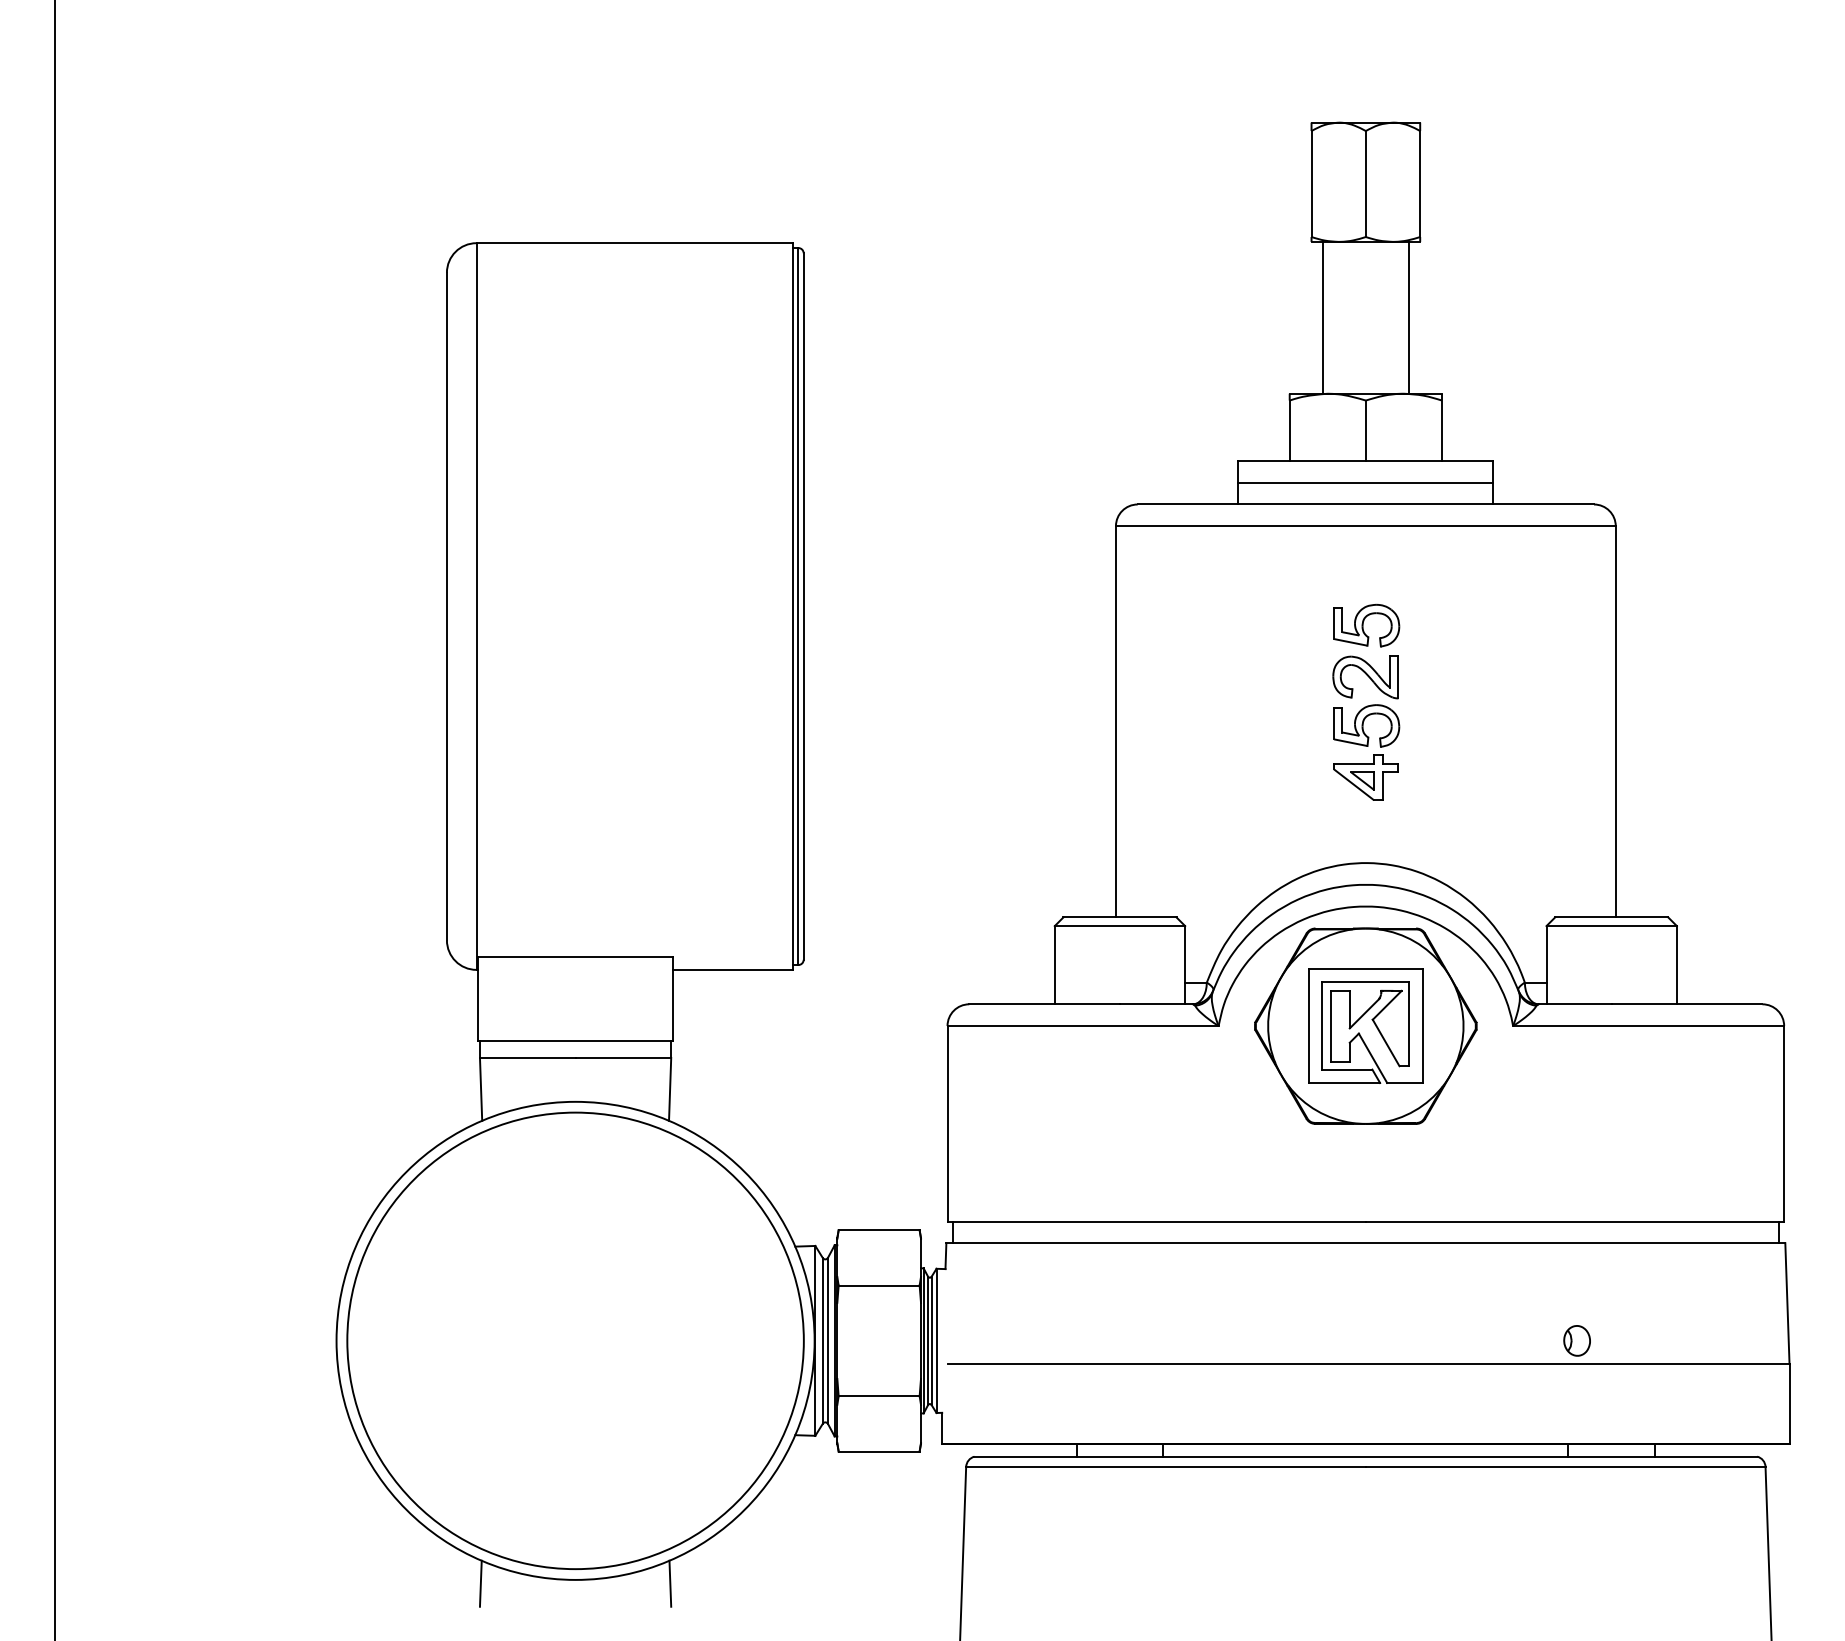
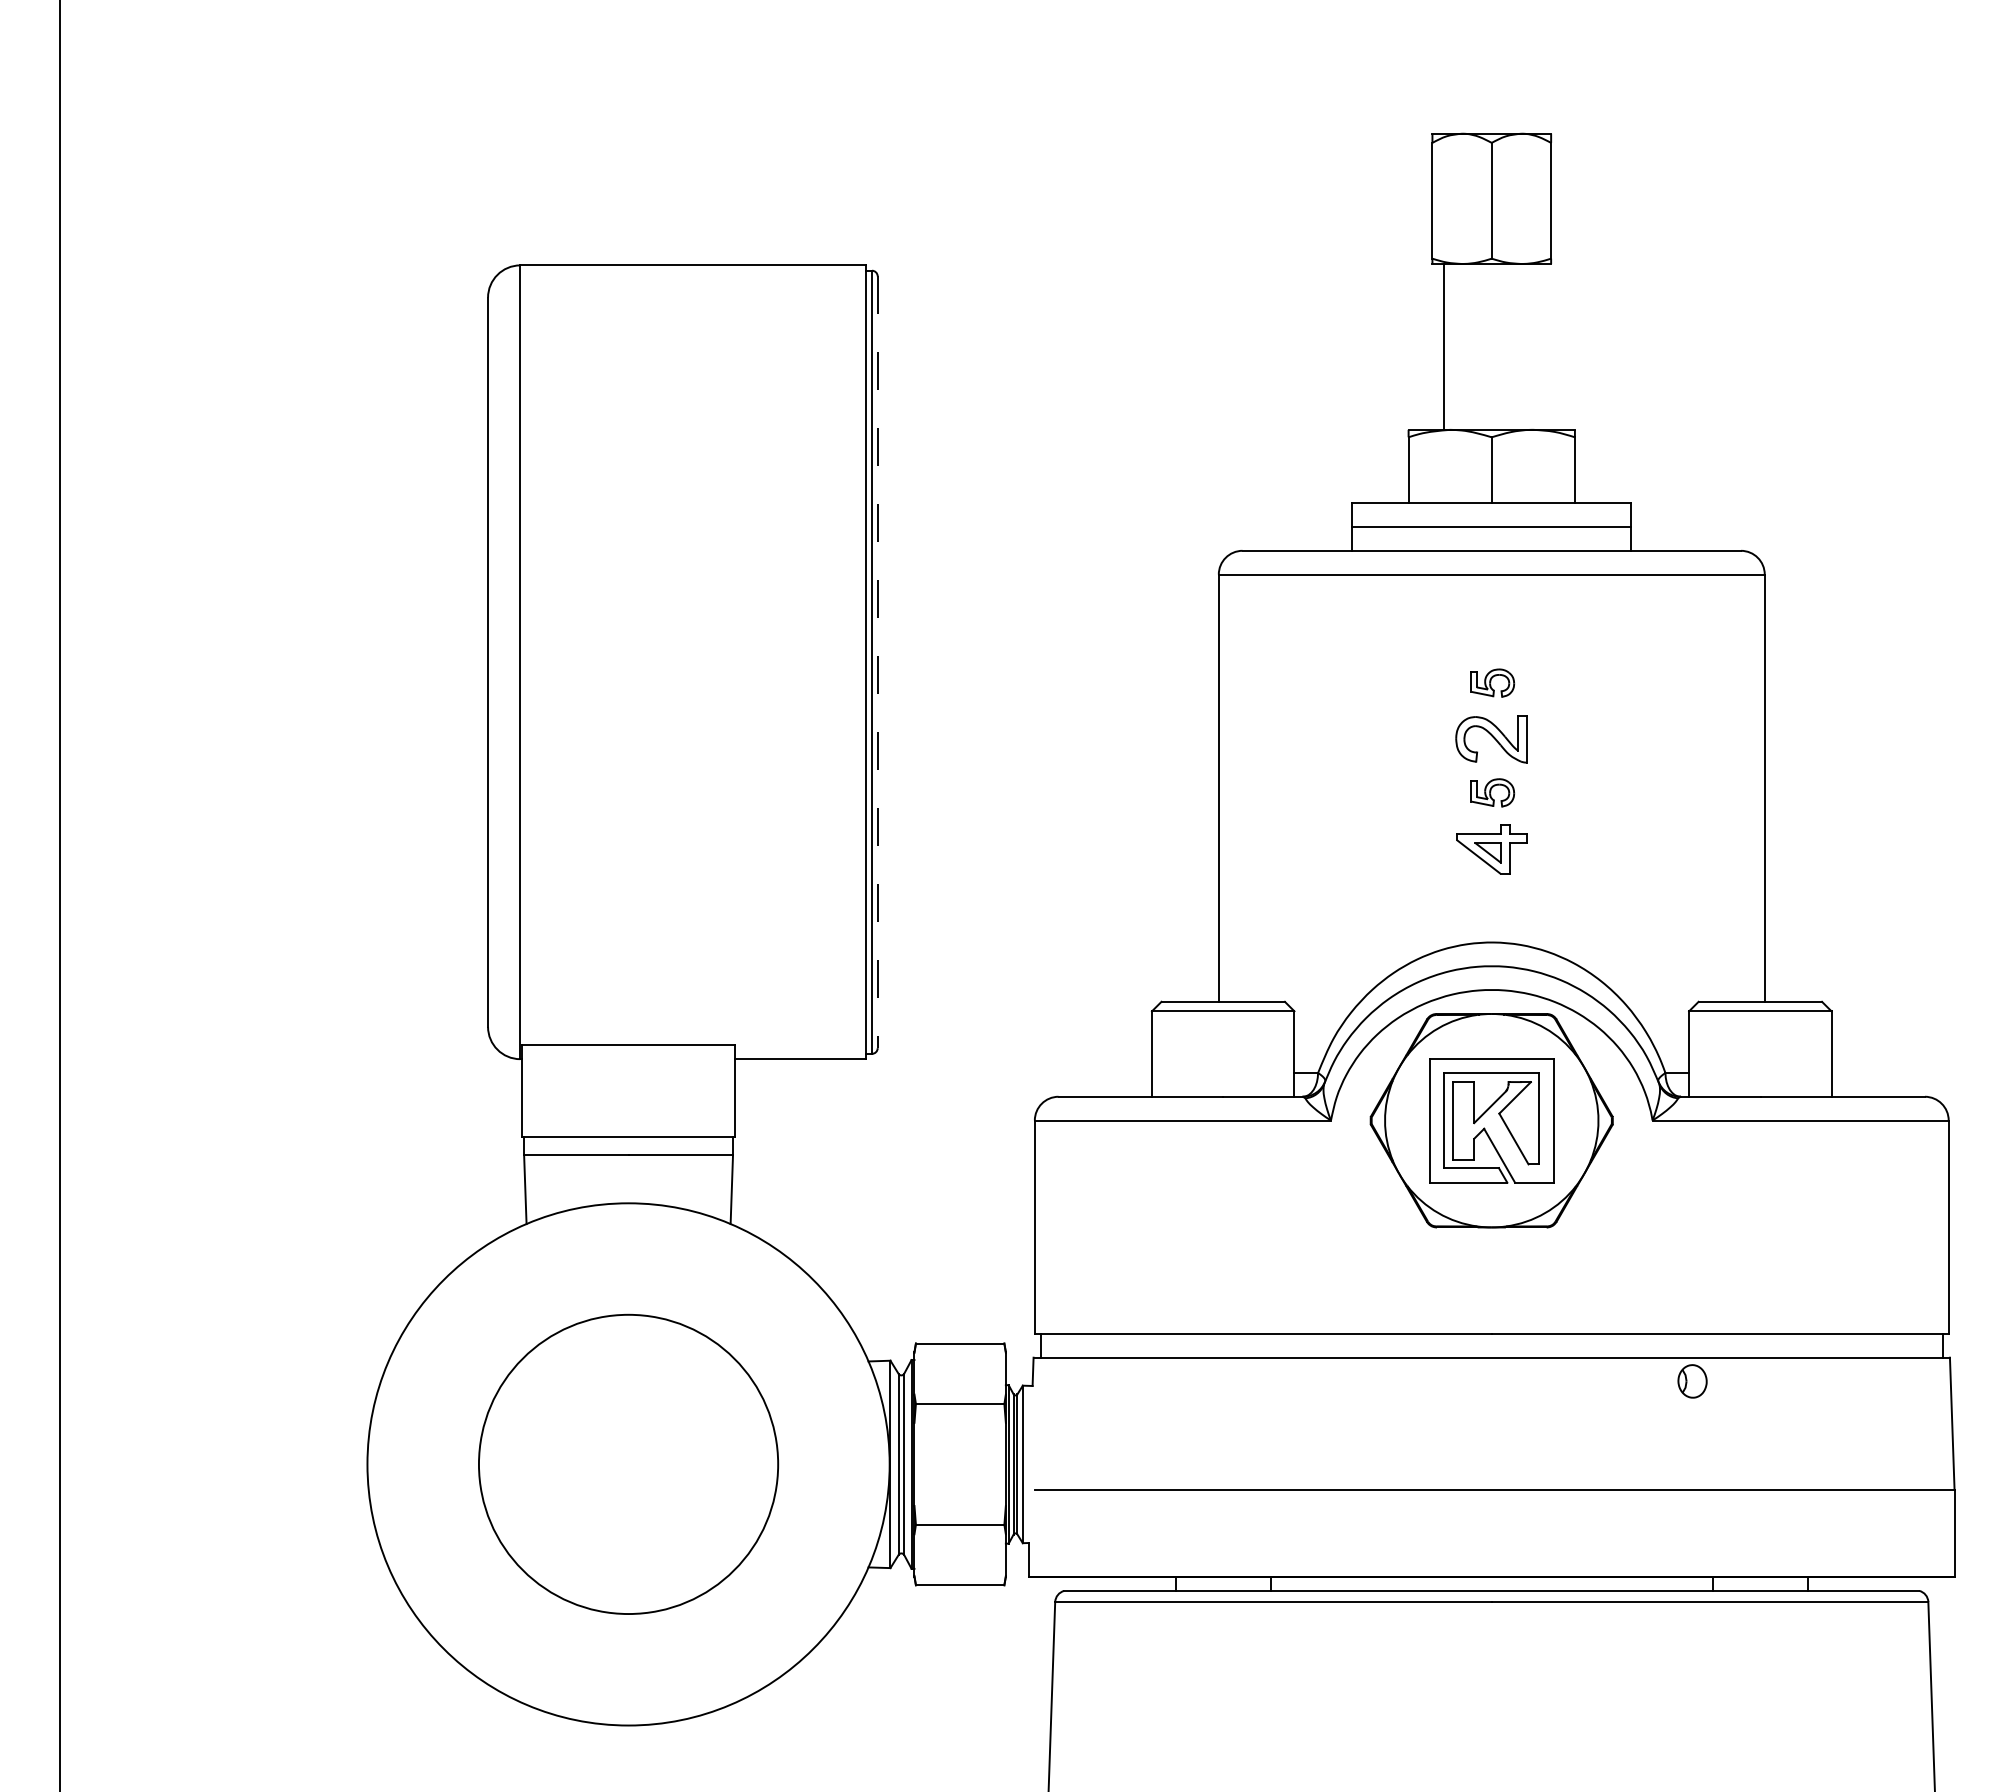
line: (1409, 317) -> (1539, 346), removed
line: (803, 606) -> (877, 662), solid -> dashed
part: (1366, 625) -> (1492, 682), size x0.6
part: (1366, 725) -> (1492, 792), size x0.6
circle: (575, 1340) -> (628, 1464), size x0.6
part: (1577, 1340) -> (1692, 1381), moved
line: (481, 1583) -> (525, 1729), removed
line: (670, 1583) -> (732, 1729), removed

